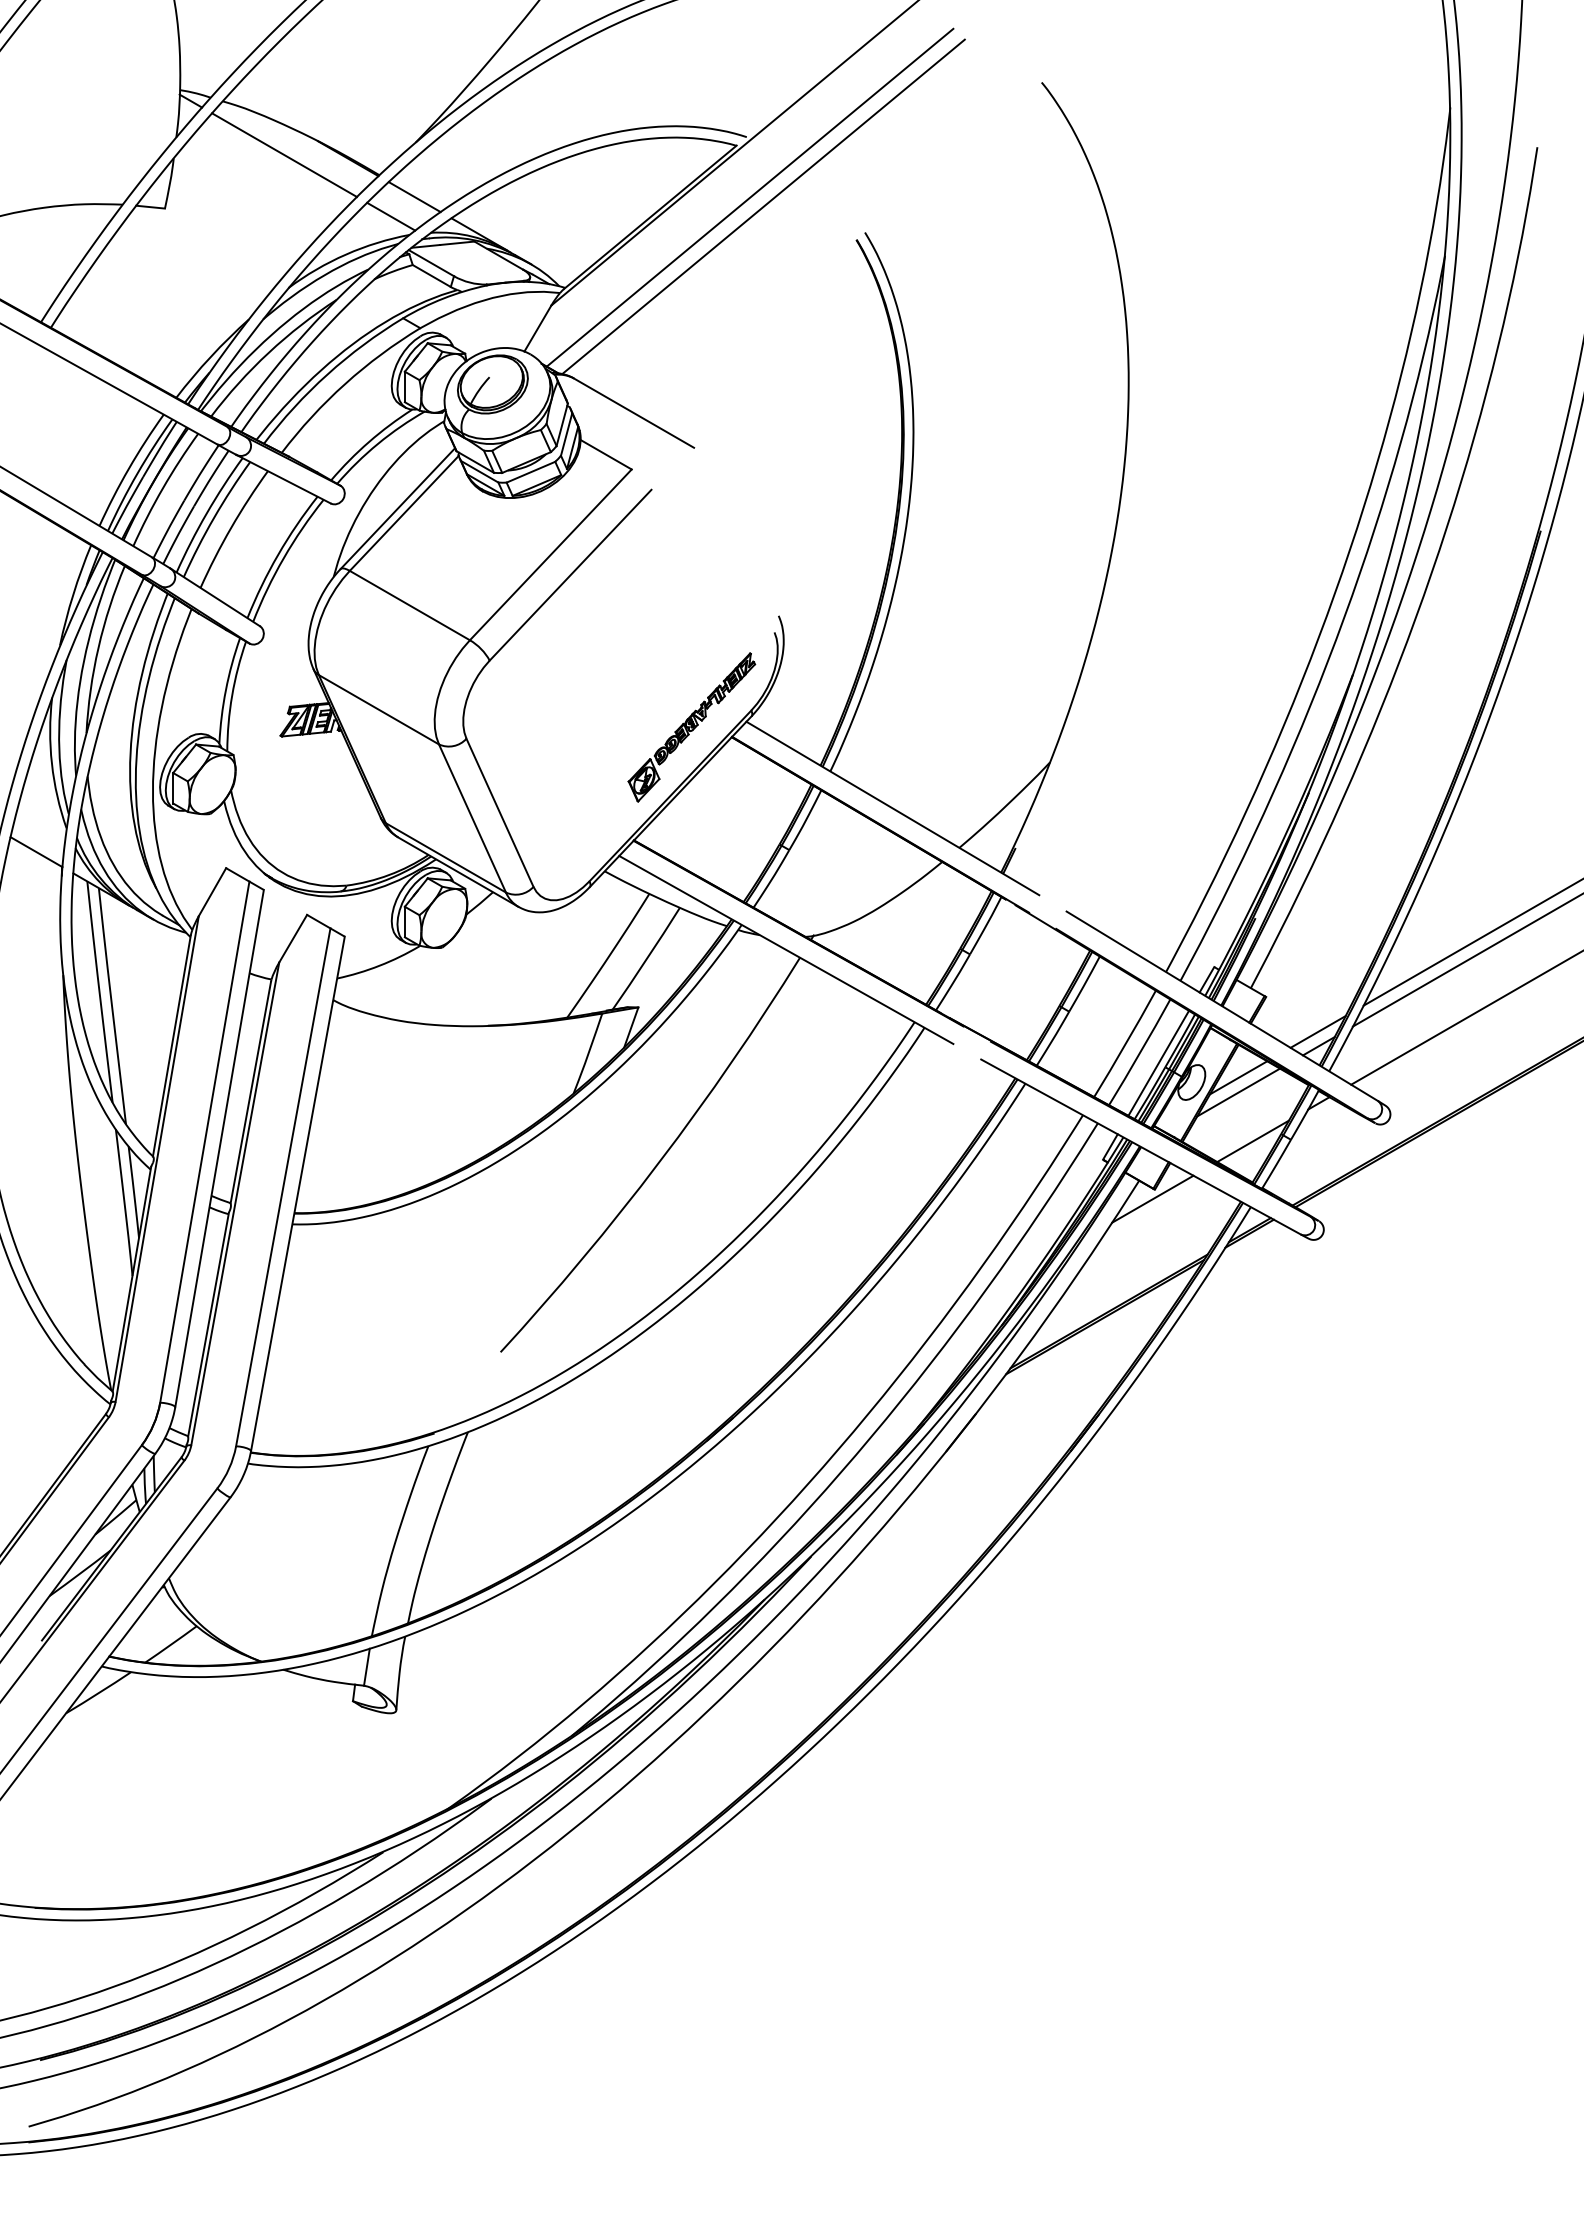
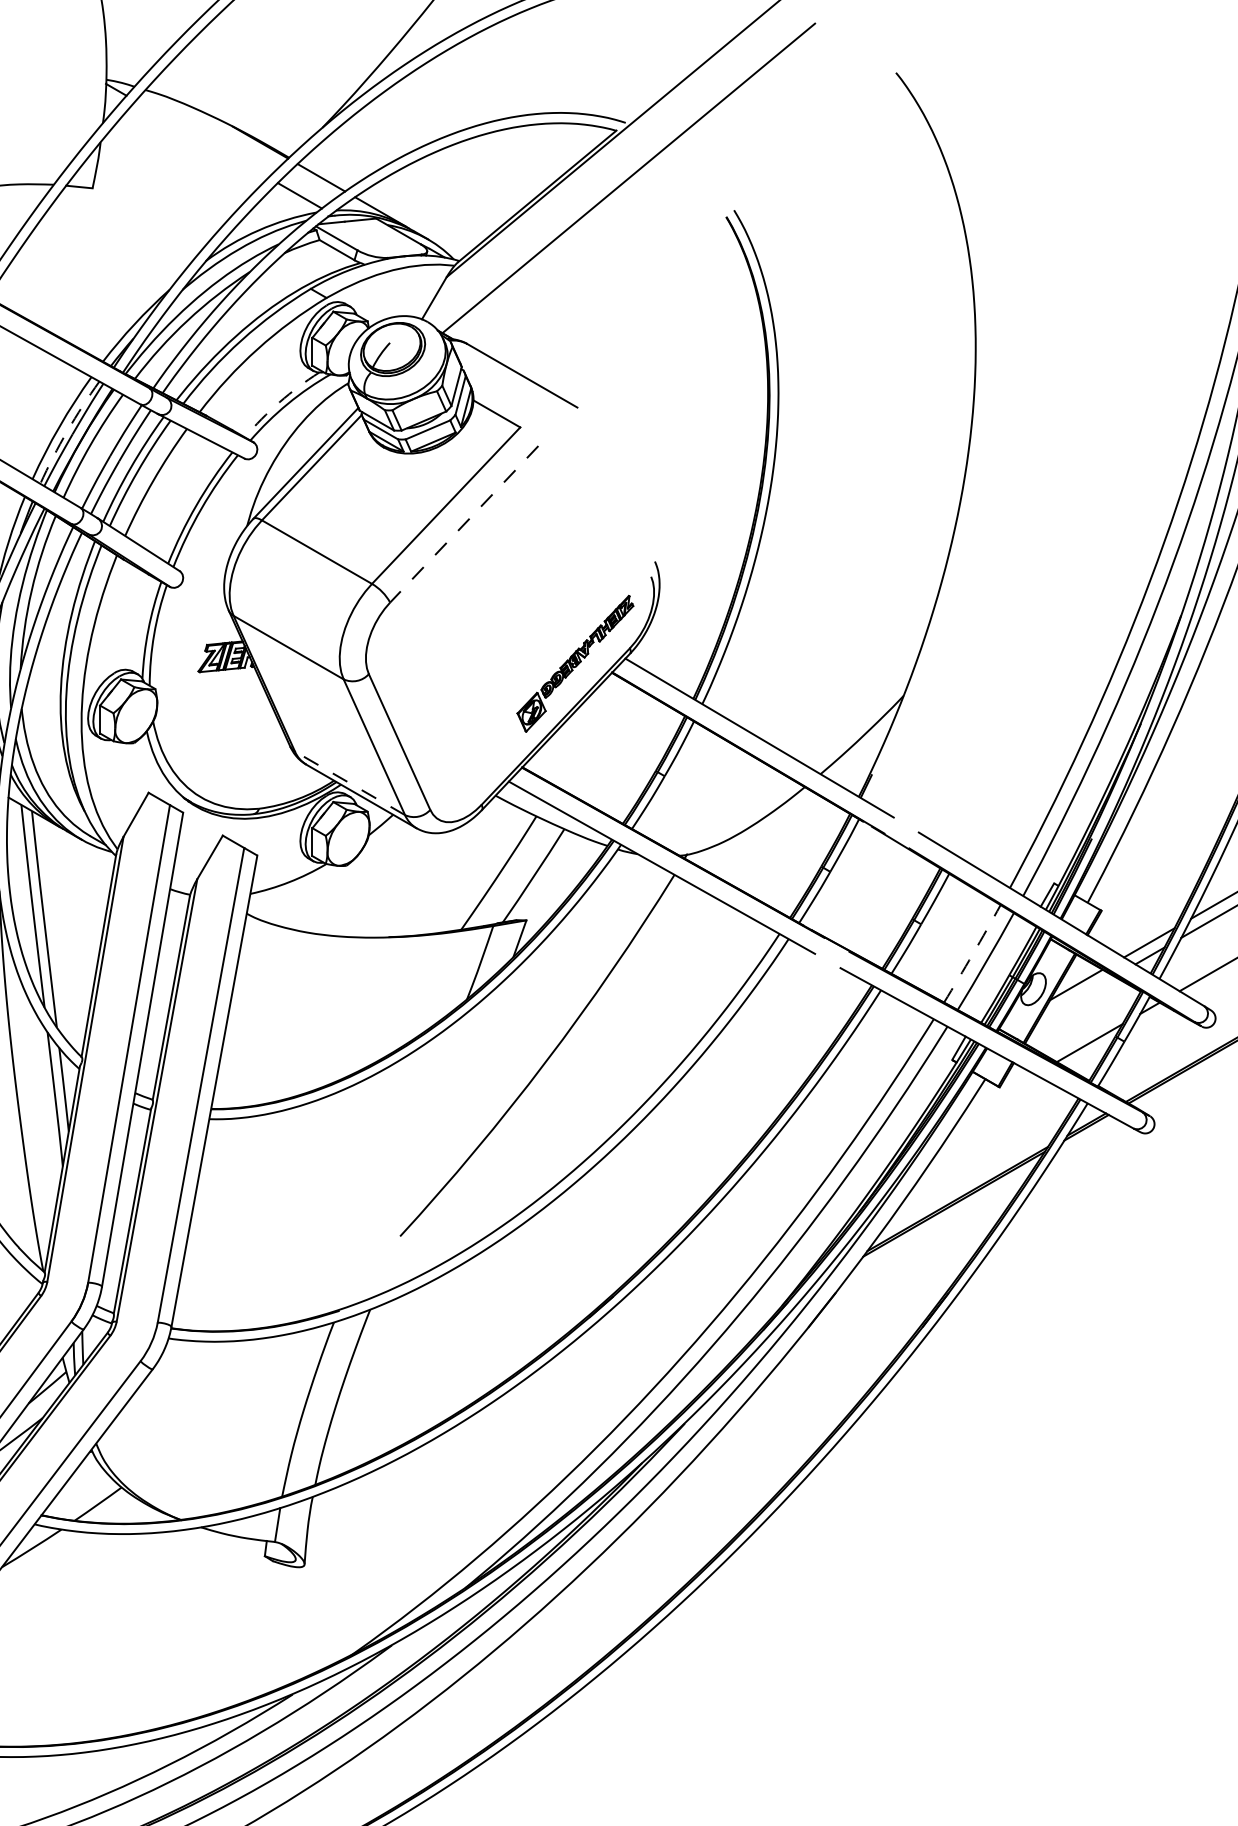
line: (284, 155) -> (202, 139), removed
line: (763, 206) -> (641, 186), removed
arc: (369, 442) -> (280, 402), solid -> dashed
arc: (137, 473) -> (67, 431), solid -> dashed
line: (570, 575) -> (464, 524), solid -> dashed
line: (445, 857) -> (349, 783), solid -> dashed
arc: (1125, 1044) -> (972, 954), solid -> dashed
line: (1158, 1062) -> (1003, 970), removed
line: (1238, 1092) -> (1076, 998), removed
line: (1152, 1198) -> (997, 1095), removed

